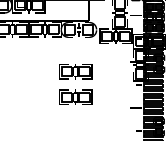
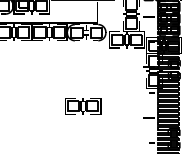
part: (76, 71) -> (83, 78), removed

